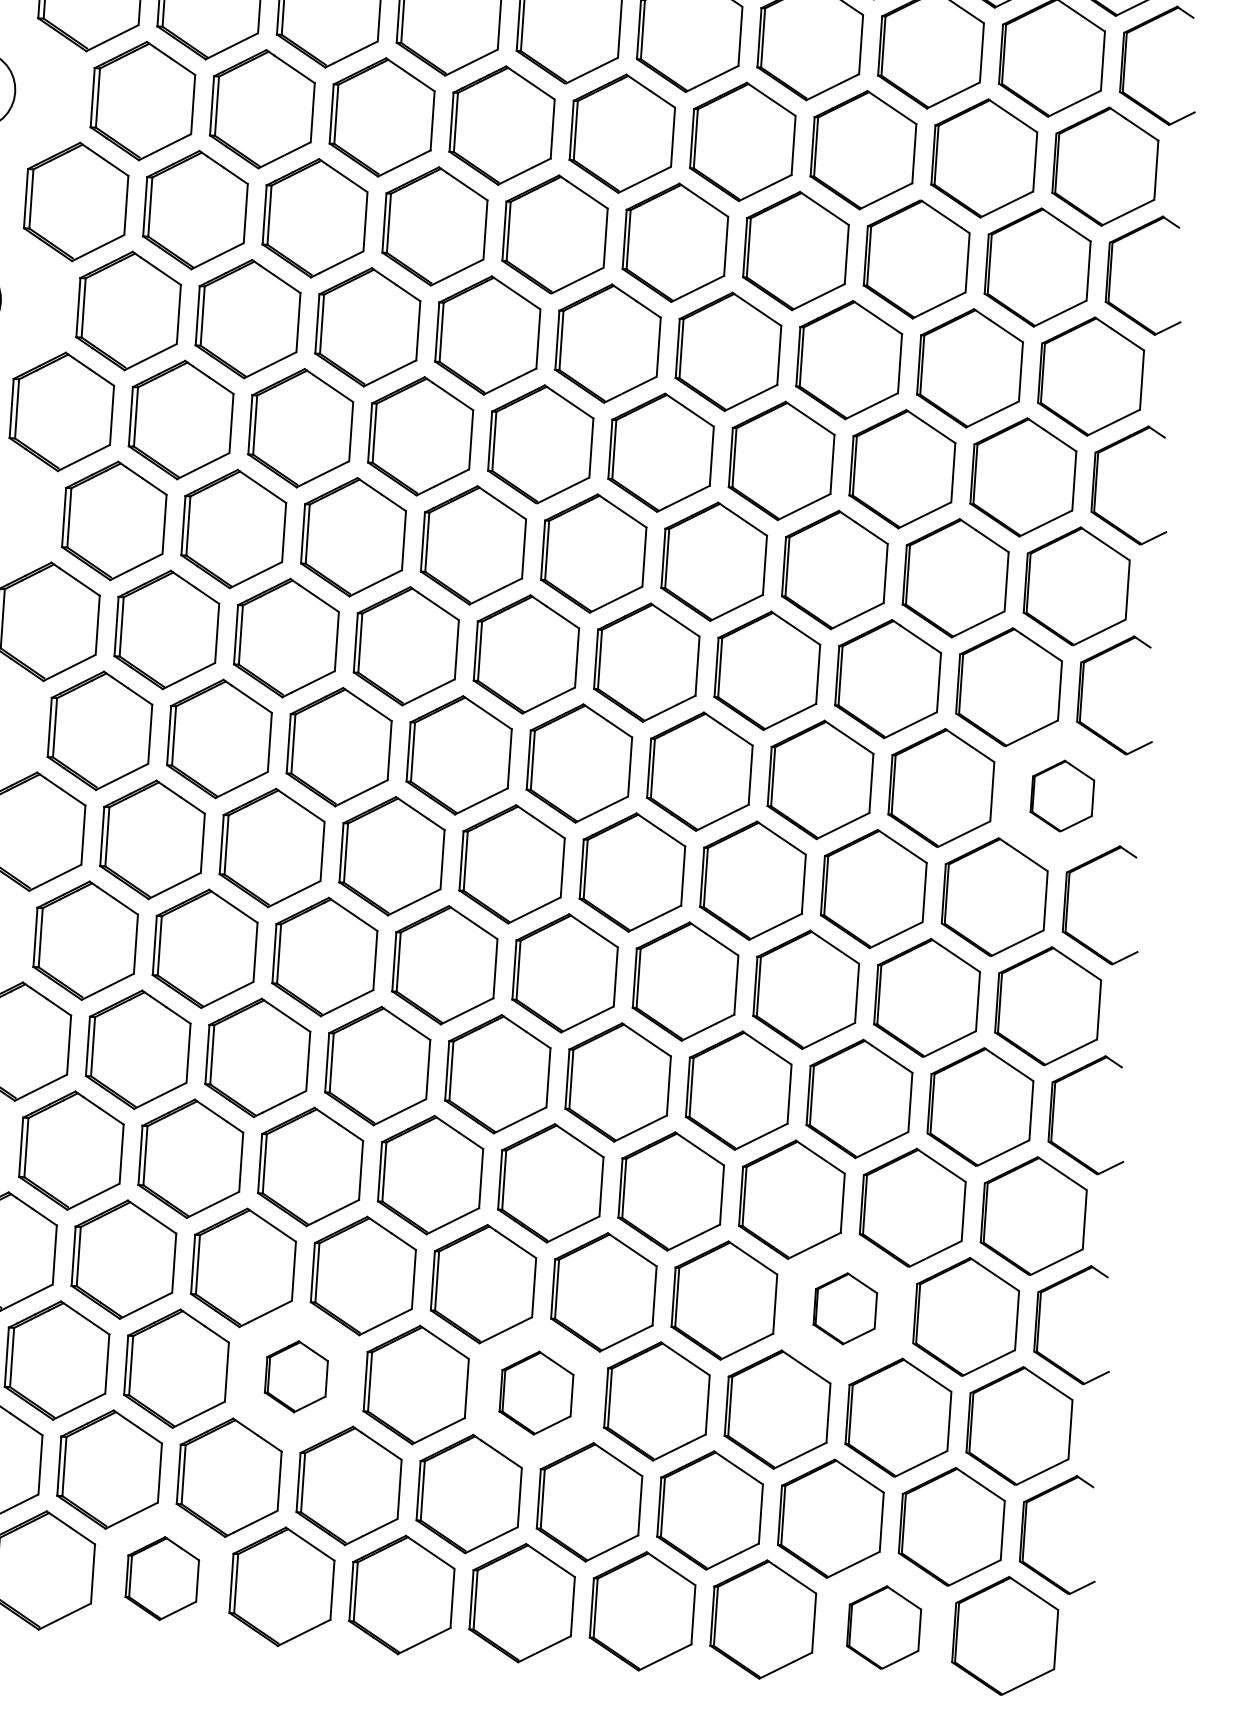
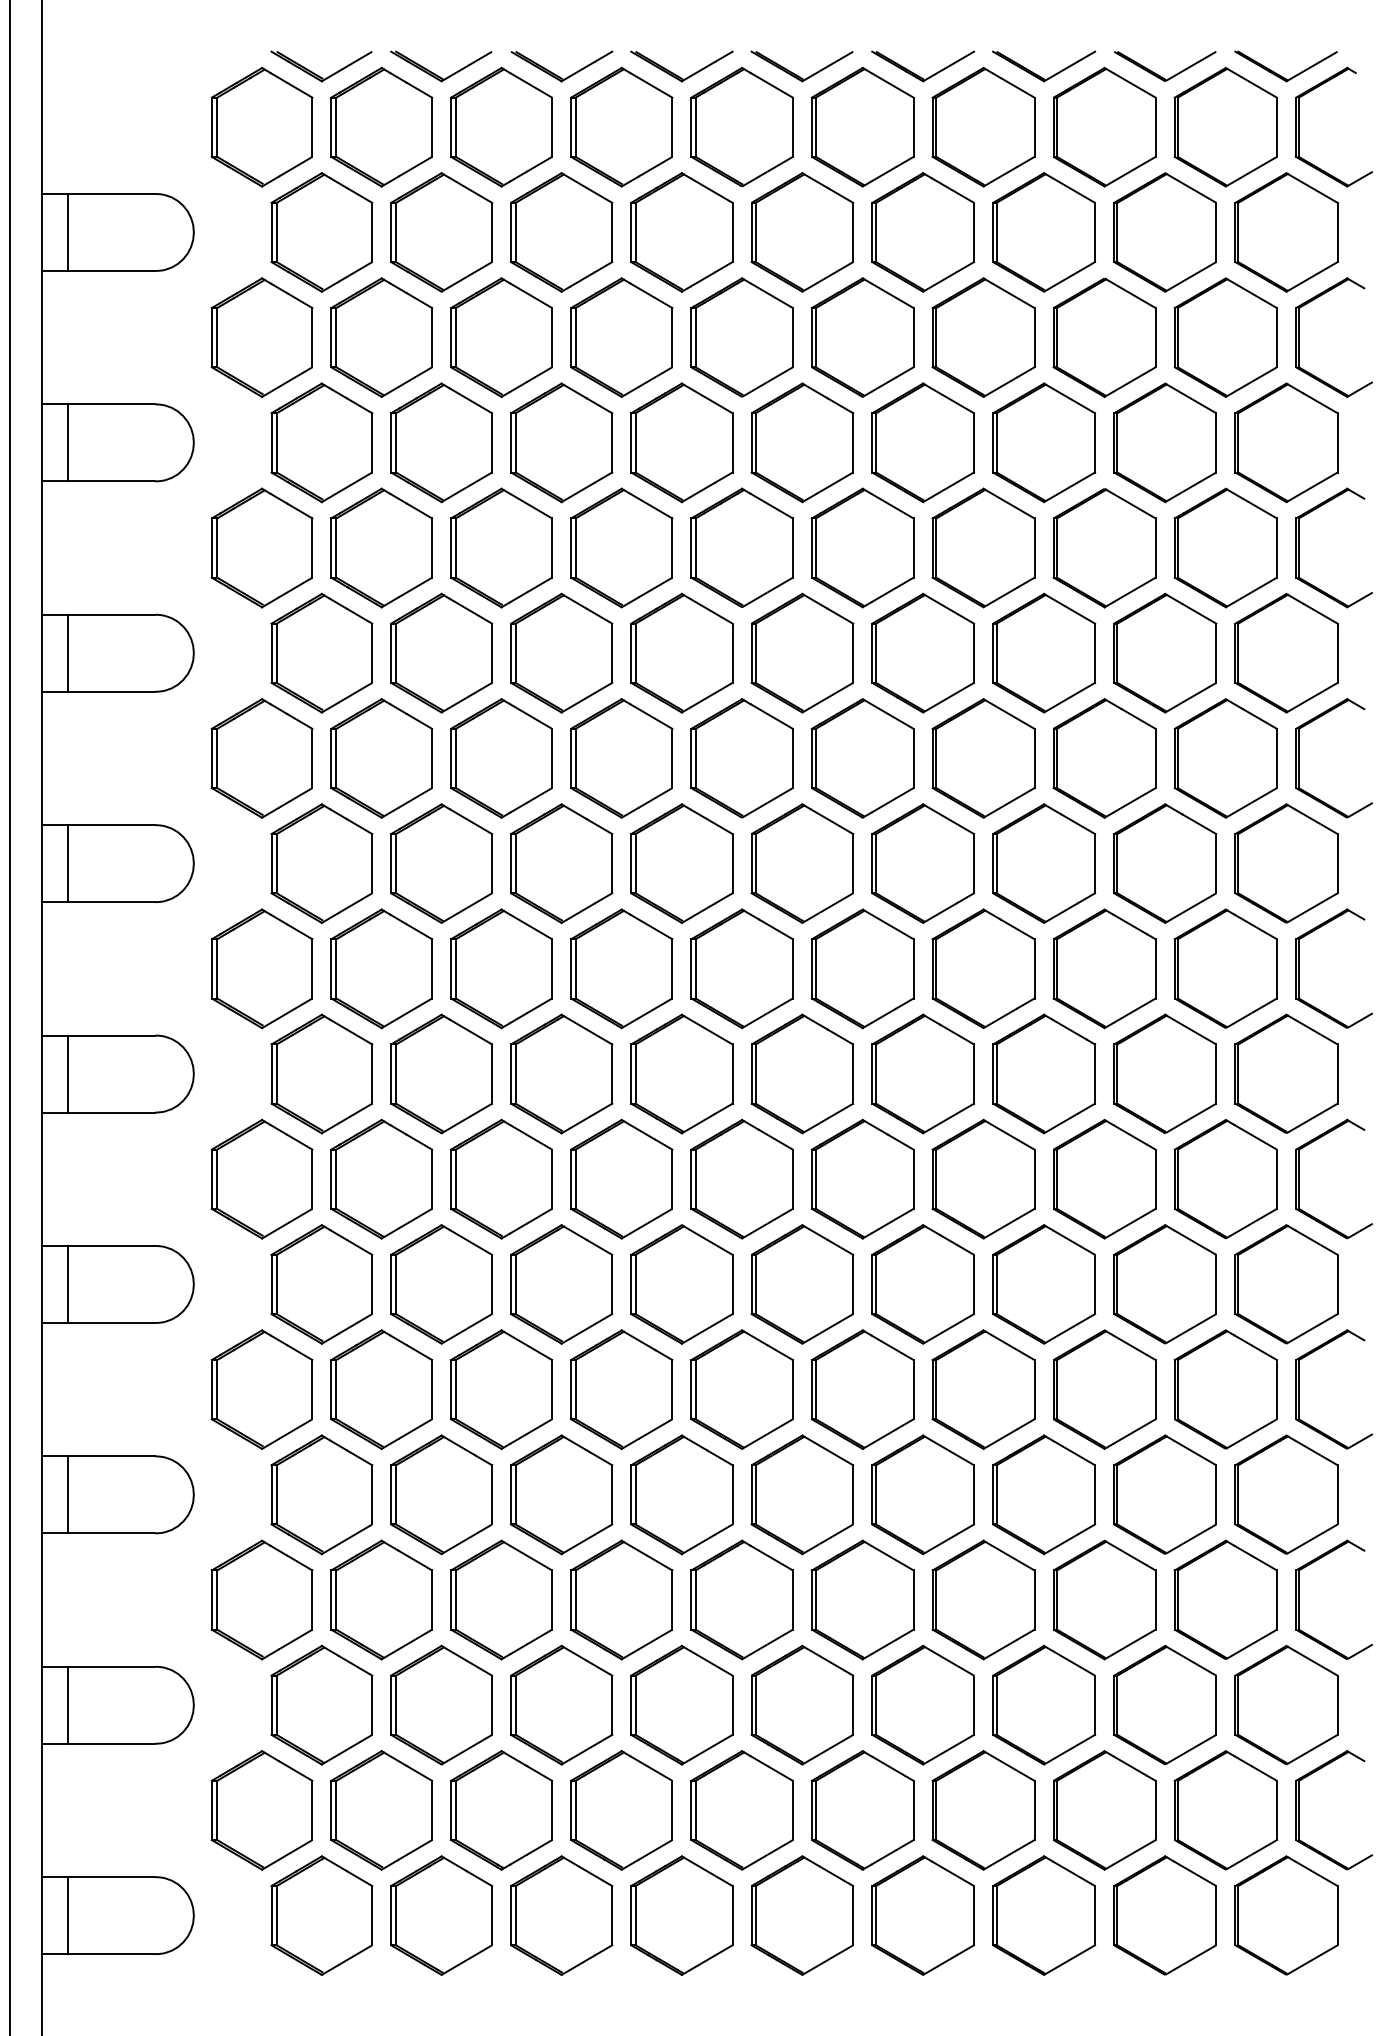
part: (1062, 795) -> (1286, 1073), size x1.67
part: (845, 1308) -> (1104, 1599), size x1.67
part: (296, 1376) -> (561, 1704), size x1.67
part: (536, 1392) -> (802, 1704), size x1.43
part: (162, 1578) -> (441, 1915), size x1.43
part: (883, 1627) -> (1164, 1915), size x1.43

